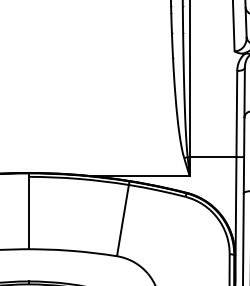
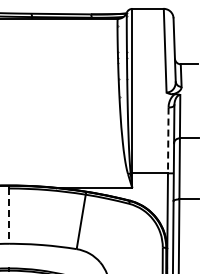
line: (237, 114) -> (168, 140), solid -> dashed
line: (29, 213) -> (9, 216), solid -> dashed

